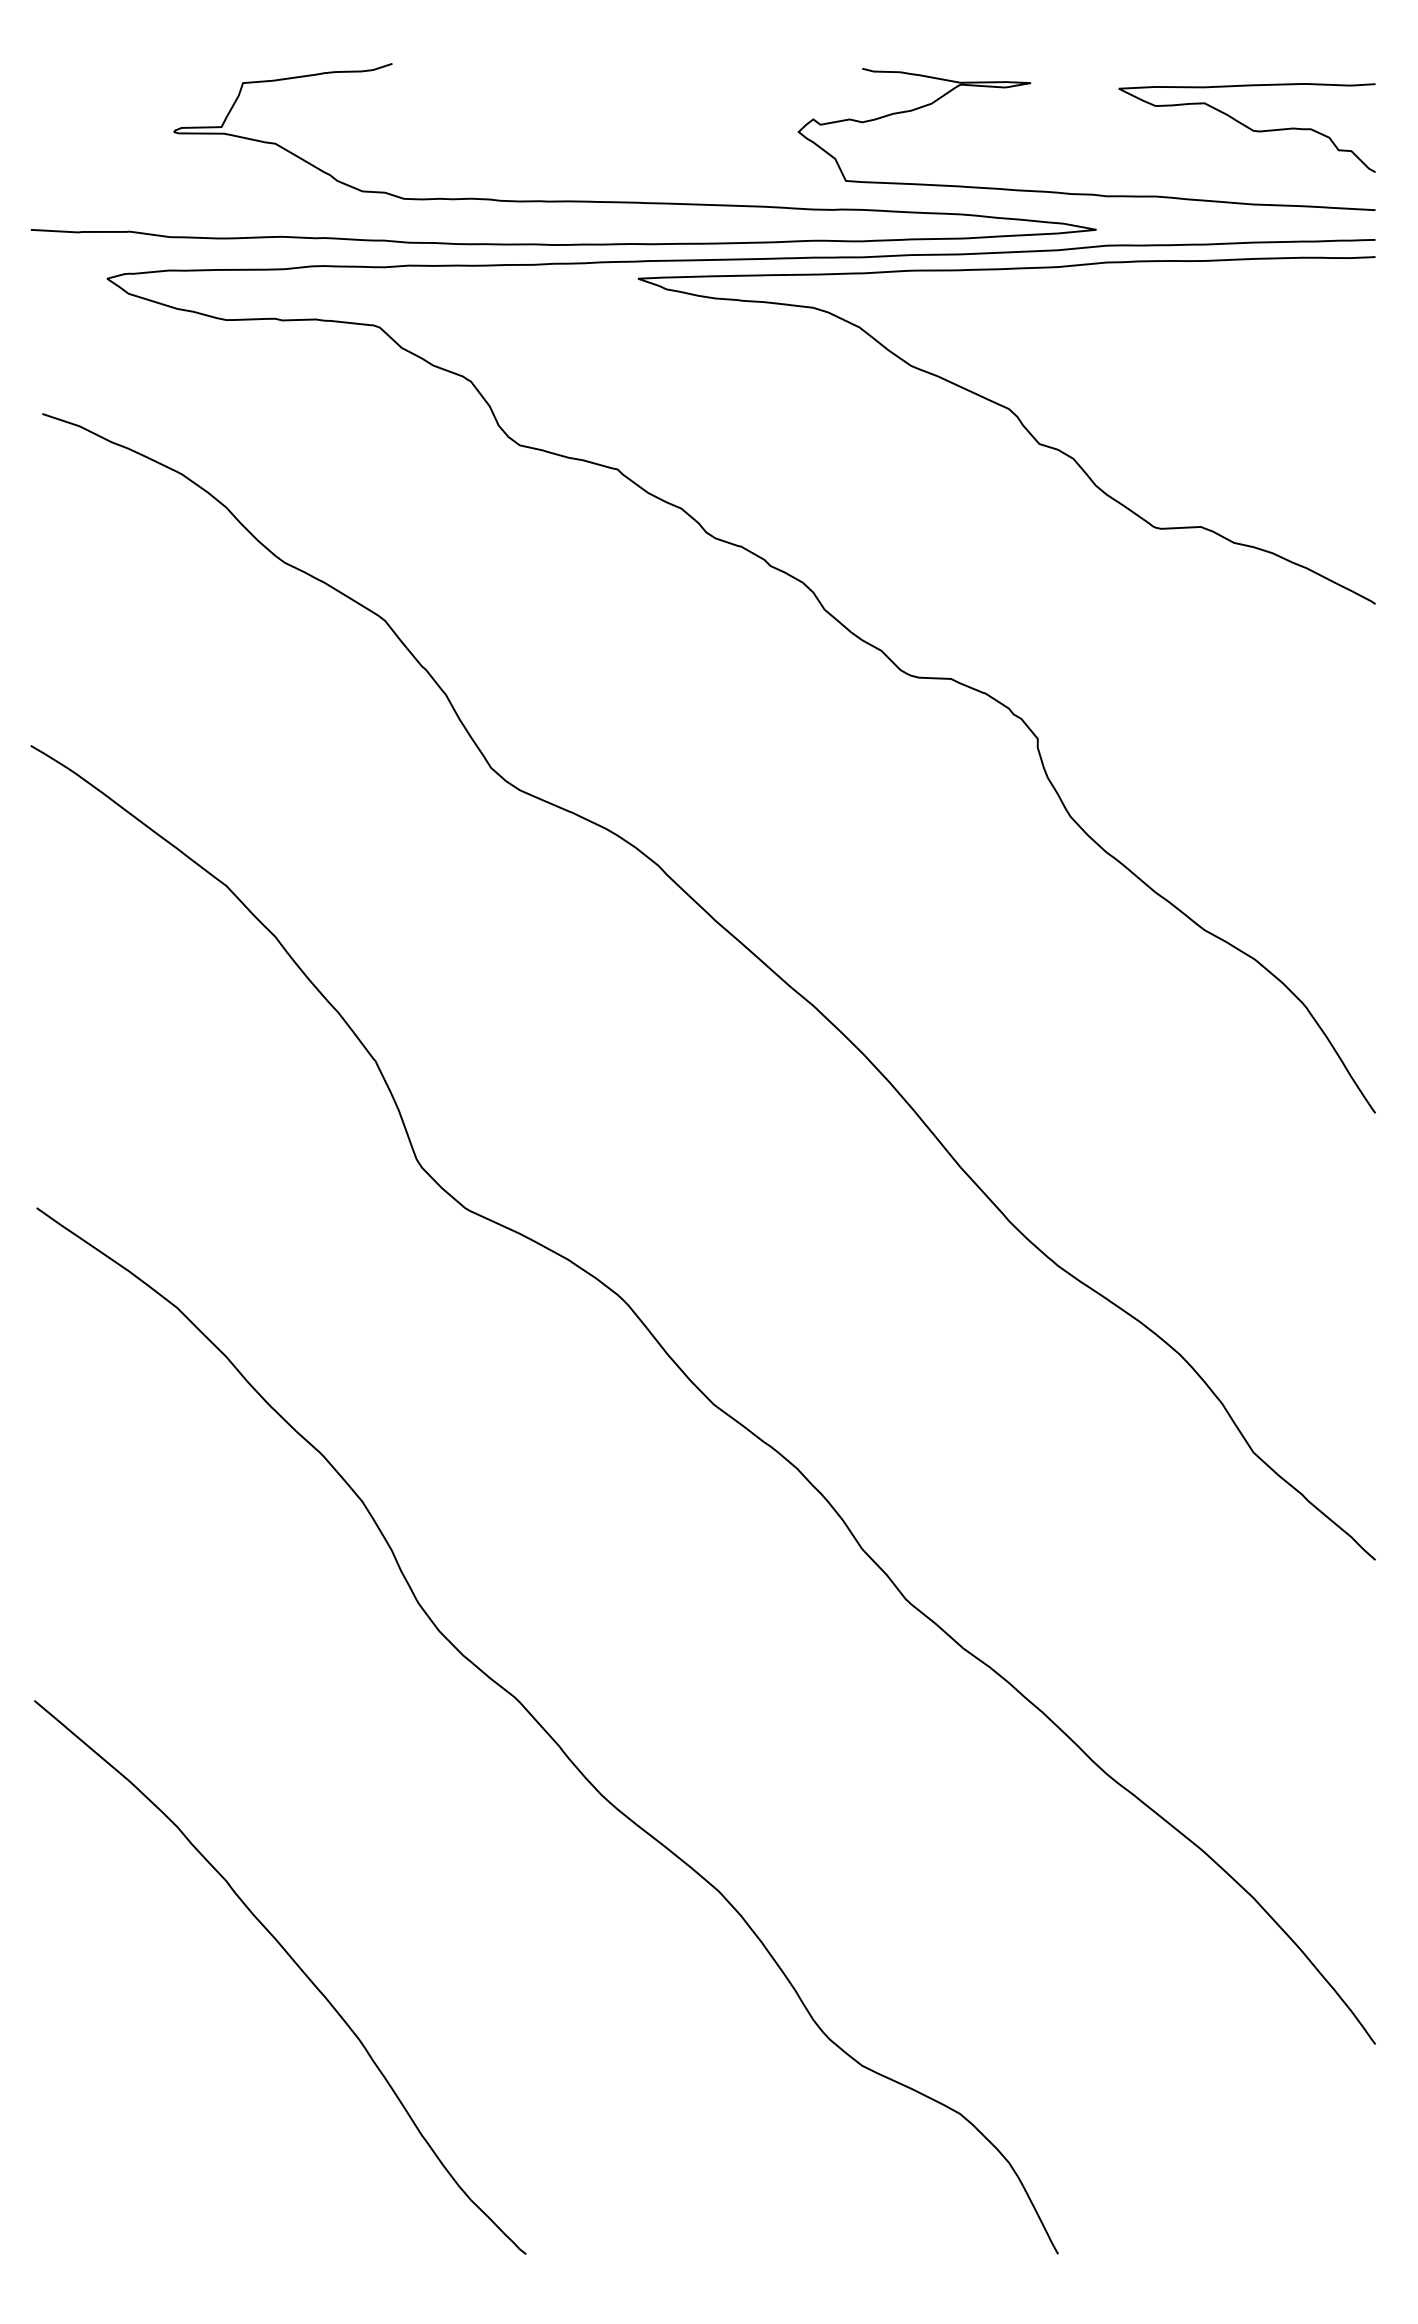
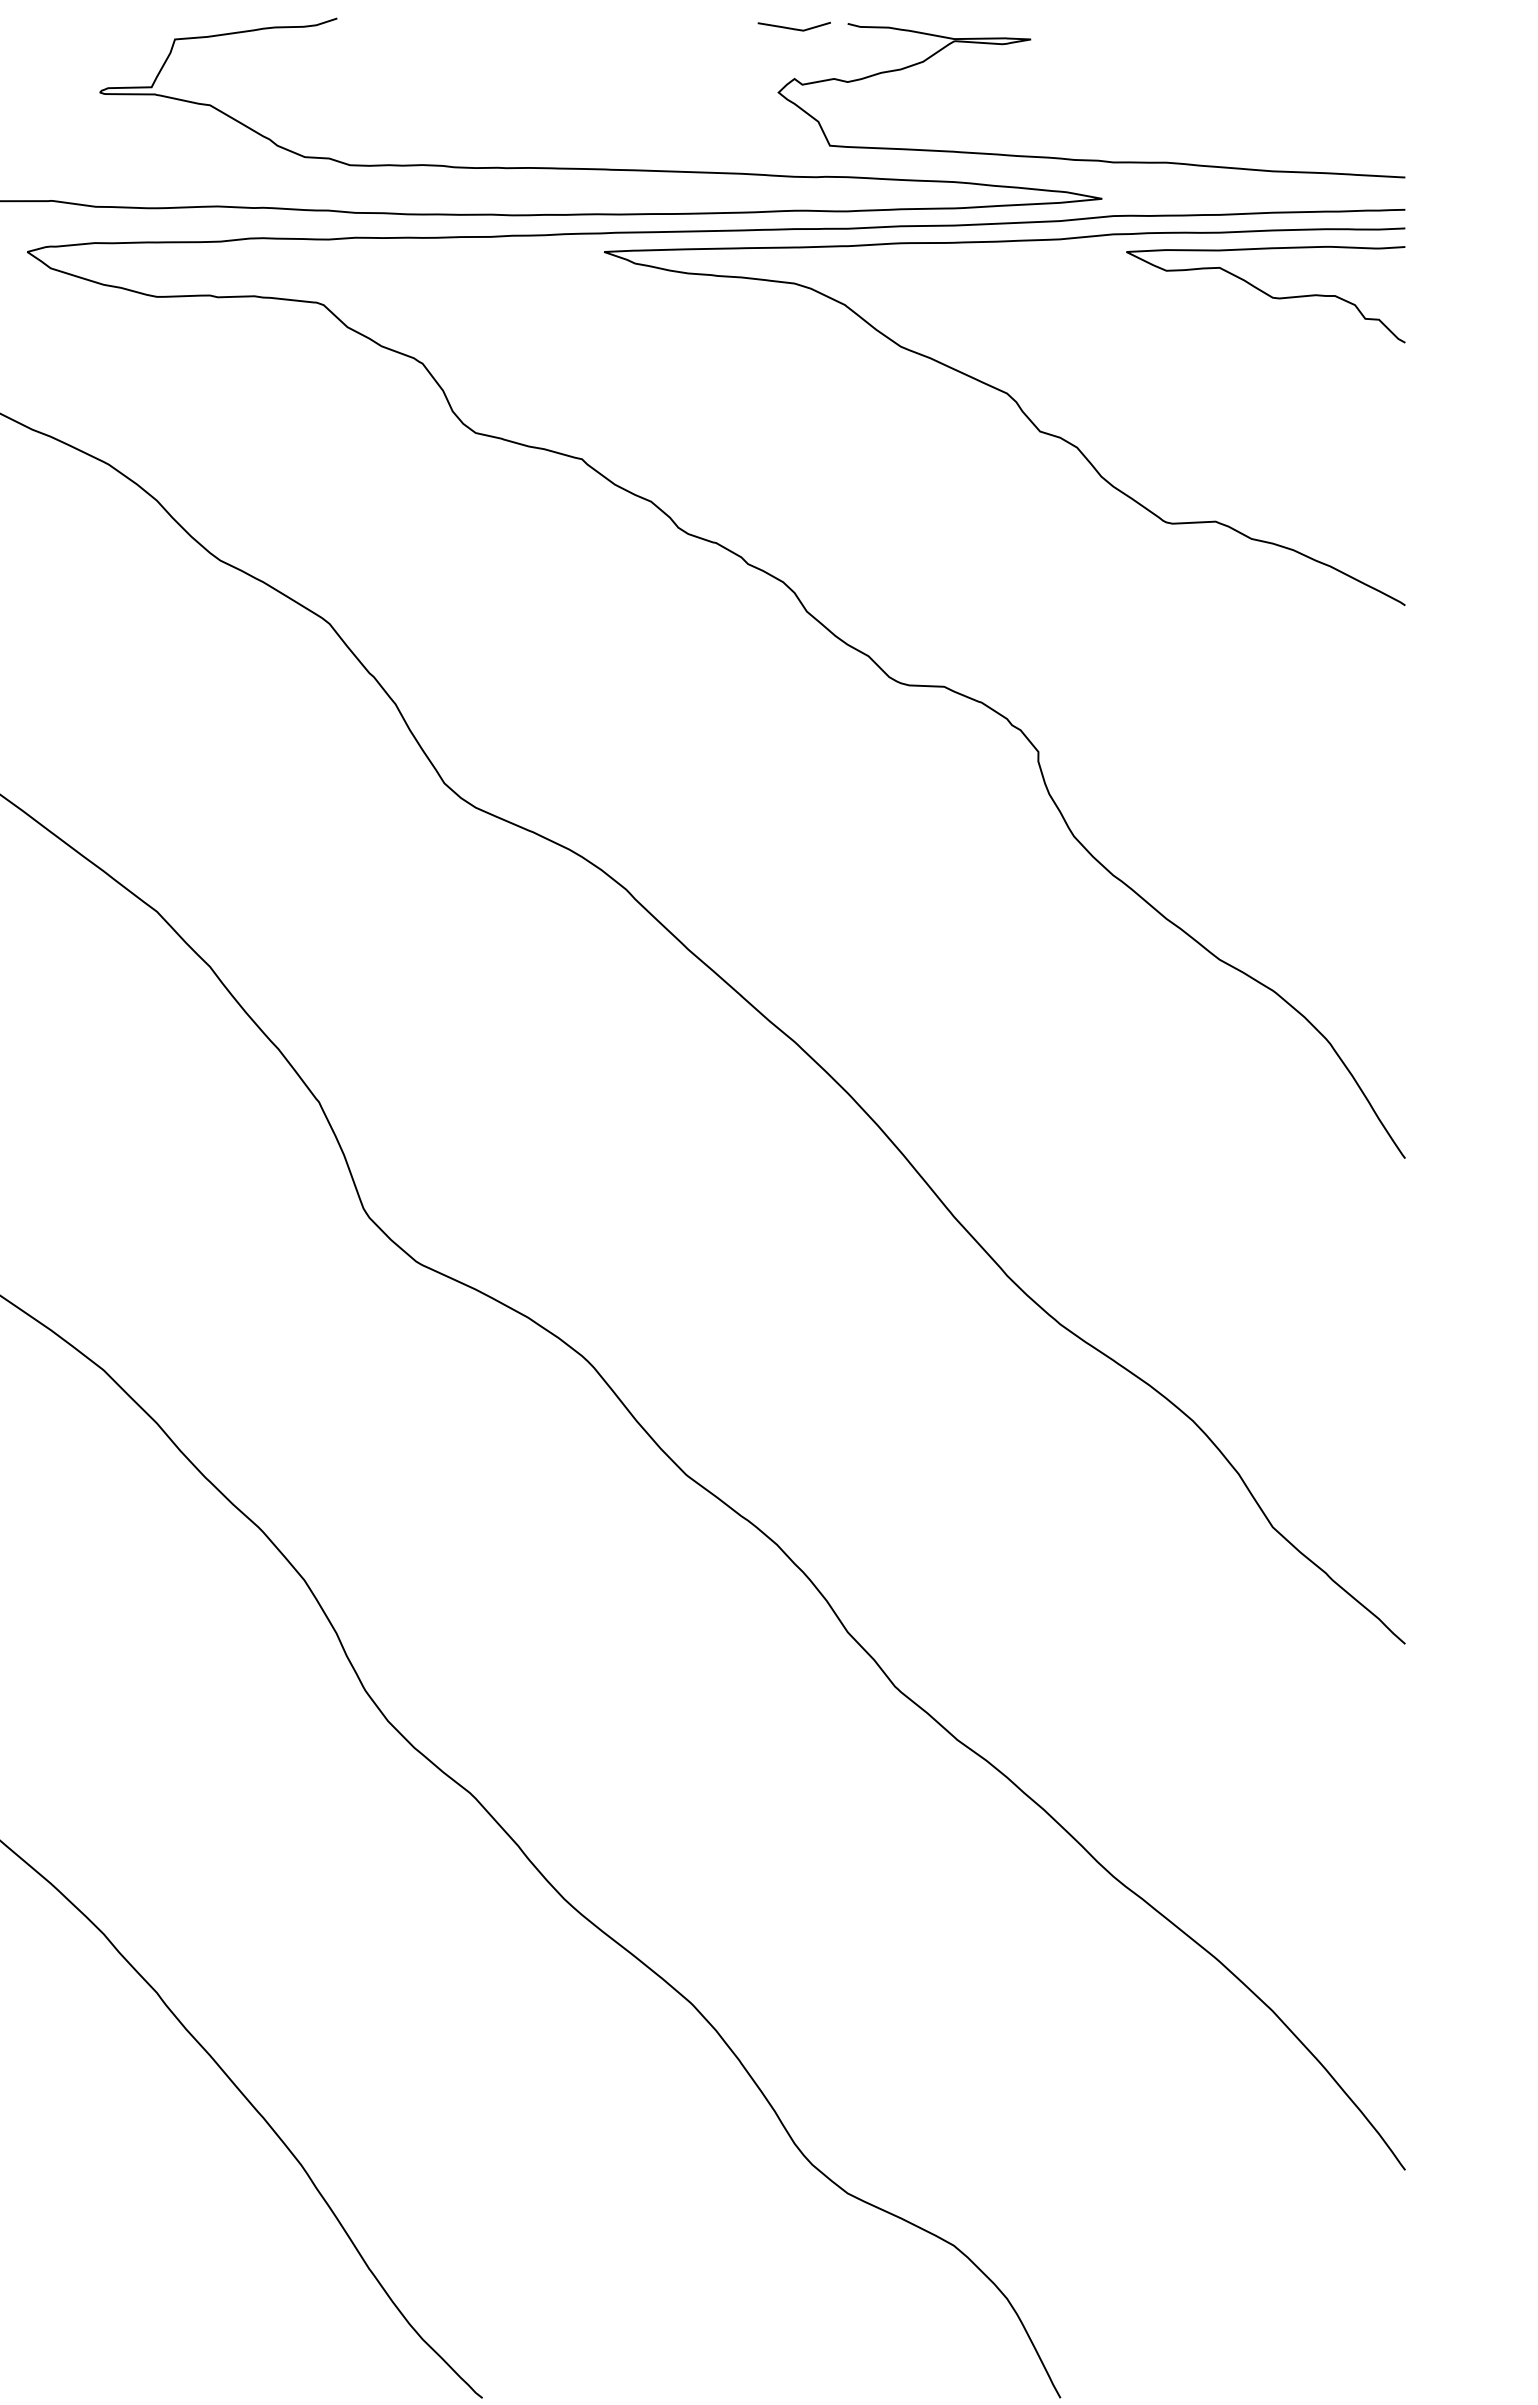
line: (812, 72) -> (793, 27), added
curve: (1246, 127) -> (1265, 294), moved

